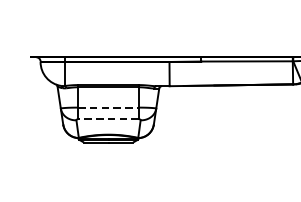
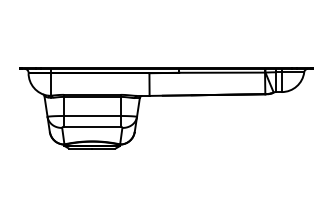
line: (108, 108) -> (92, 116), dashed -> solid
line: (107, 118) -> (91, 126), dashed -> solid

